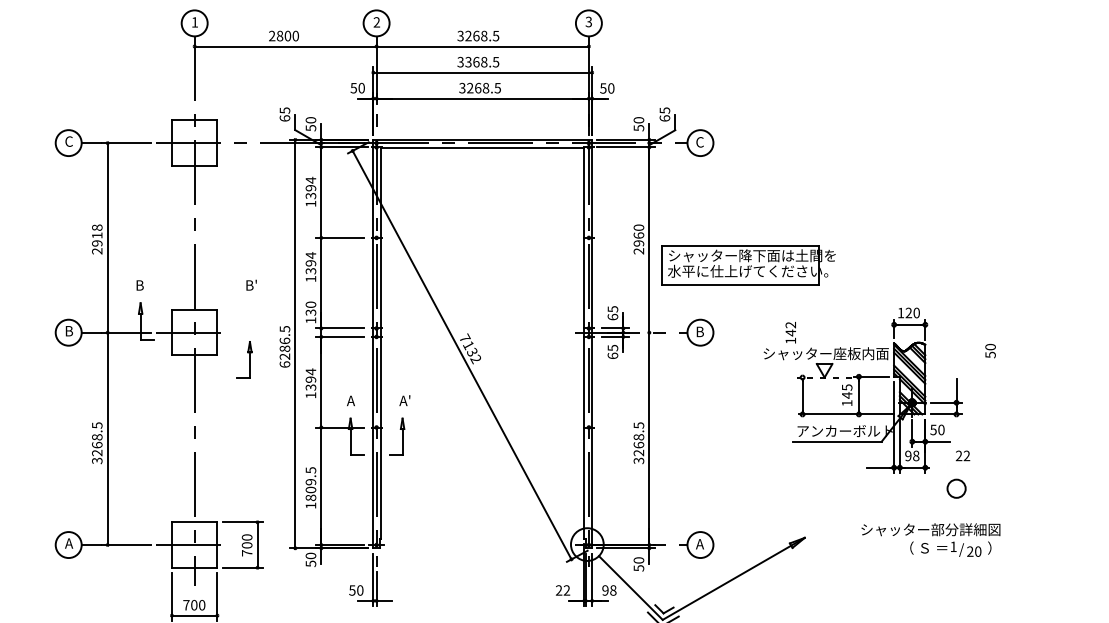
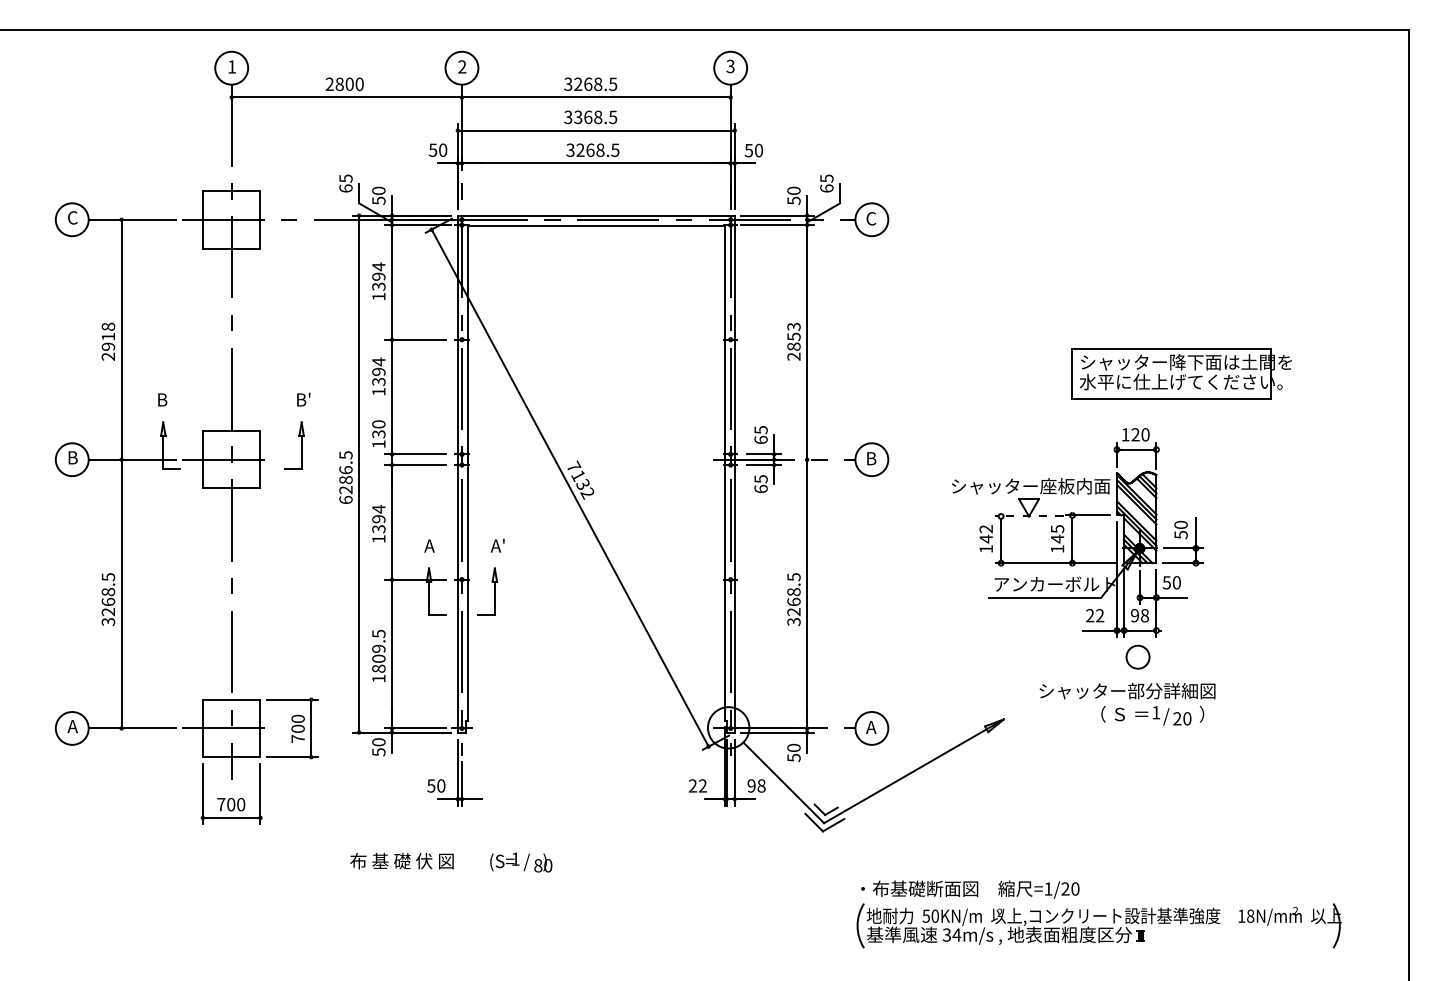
text: (638, 235) -> (793, 336), 2960 -> 2853
part: (748, 264) -> (1181, 373), moved
text: (790, 332) -> (985, 538), moved
text: (990, 350) -> (1180, 529), moved
part: (249, 360) -> (301, 445), moved
text: (963, 455) -> (1095, 615), moved
circle: (956, 488) -> (1137, 656), moved
text: (930, 540) -> (1127, 704), moved

